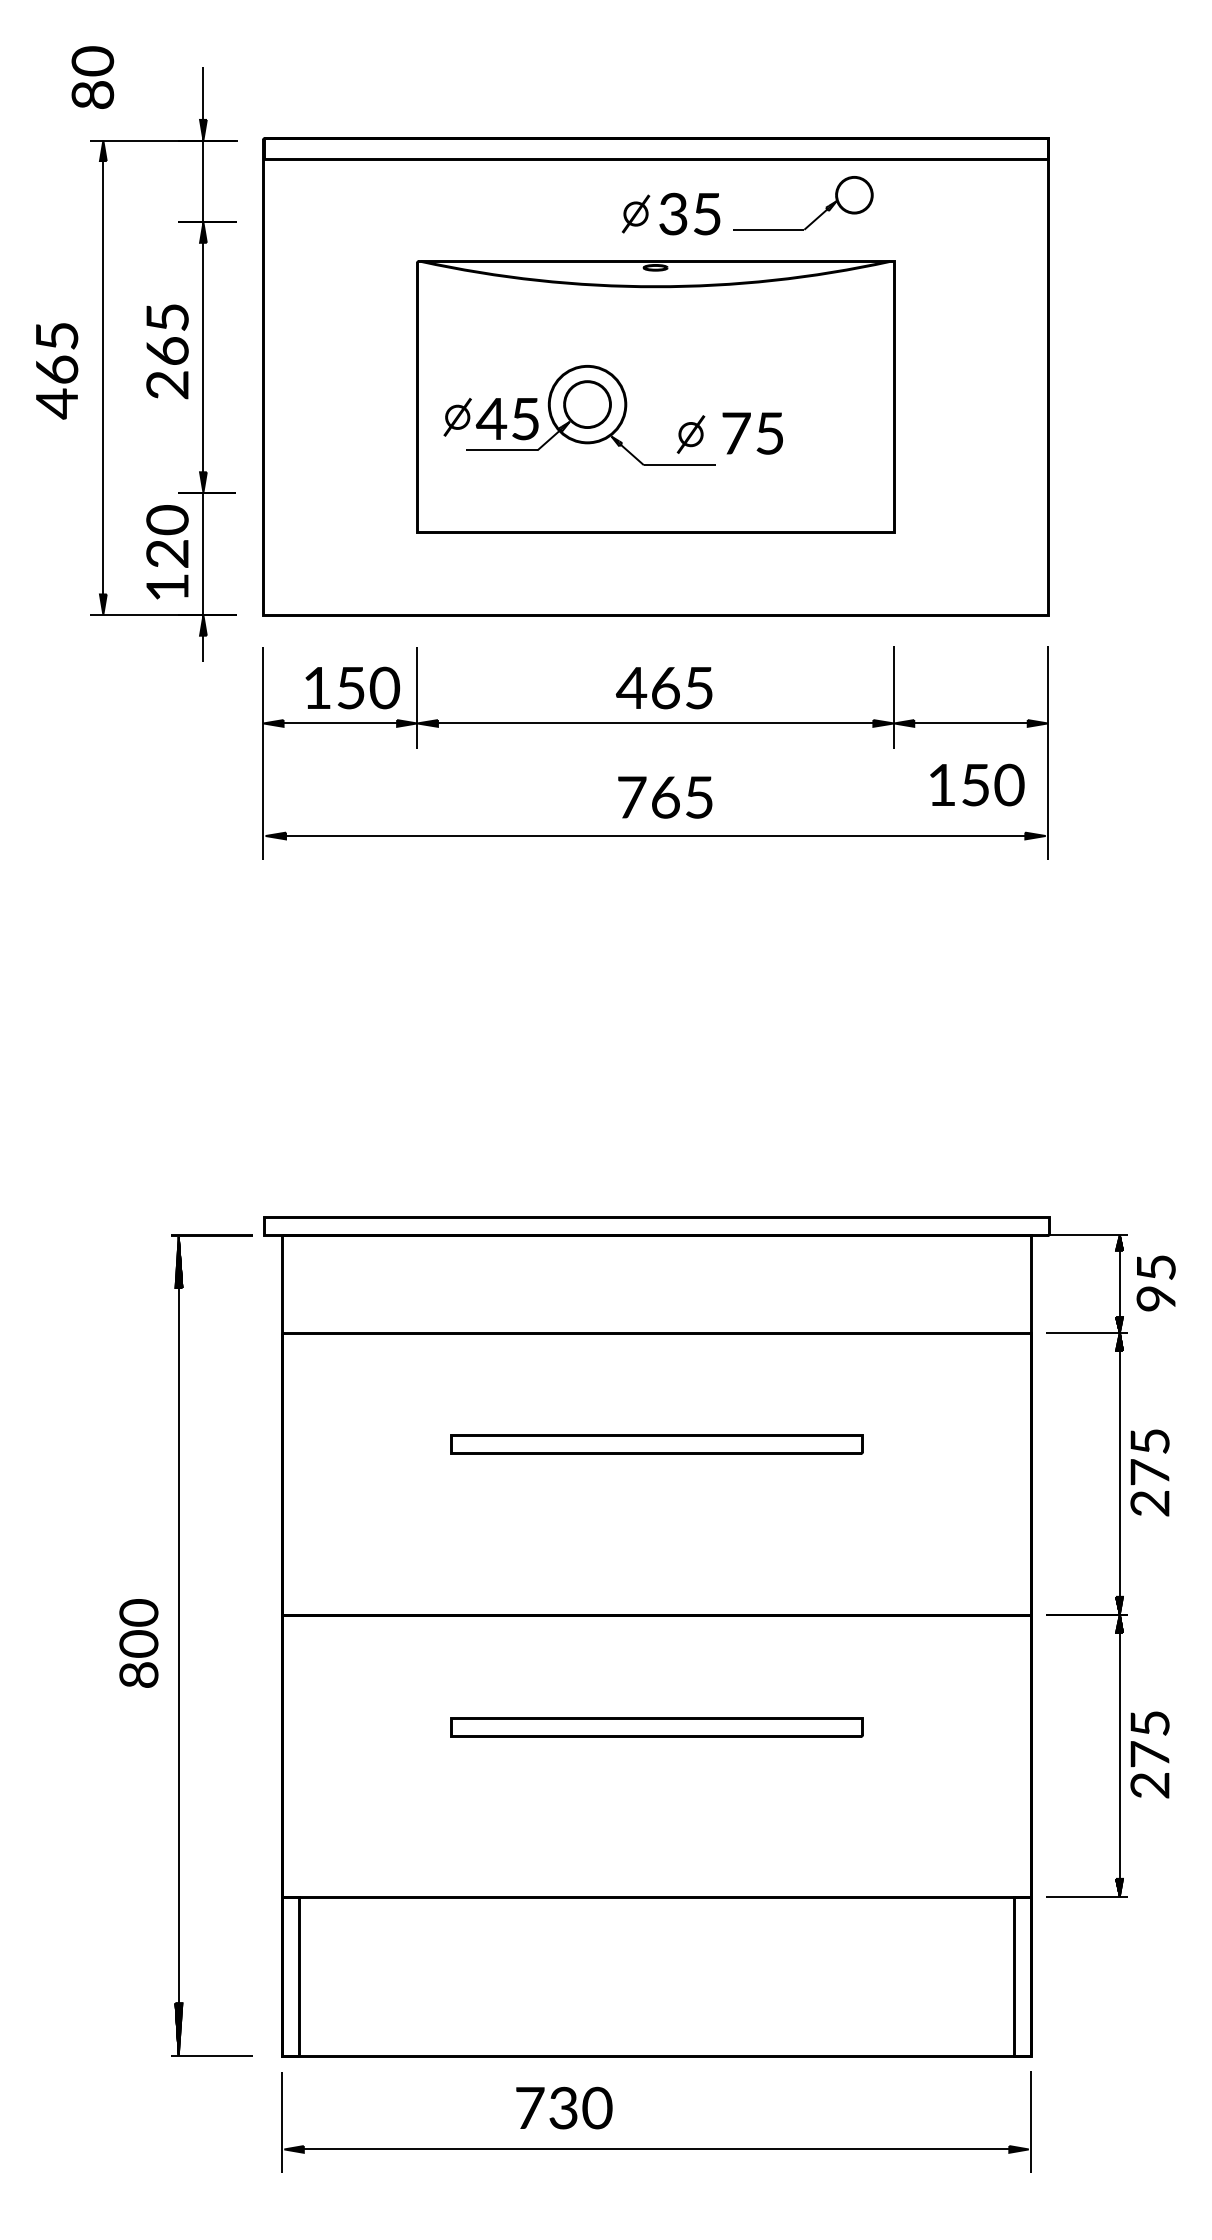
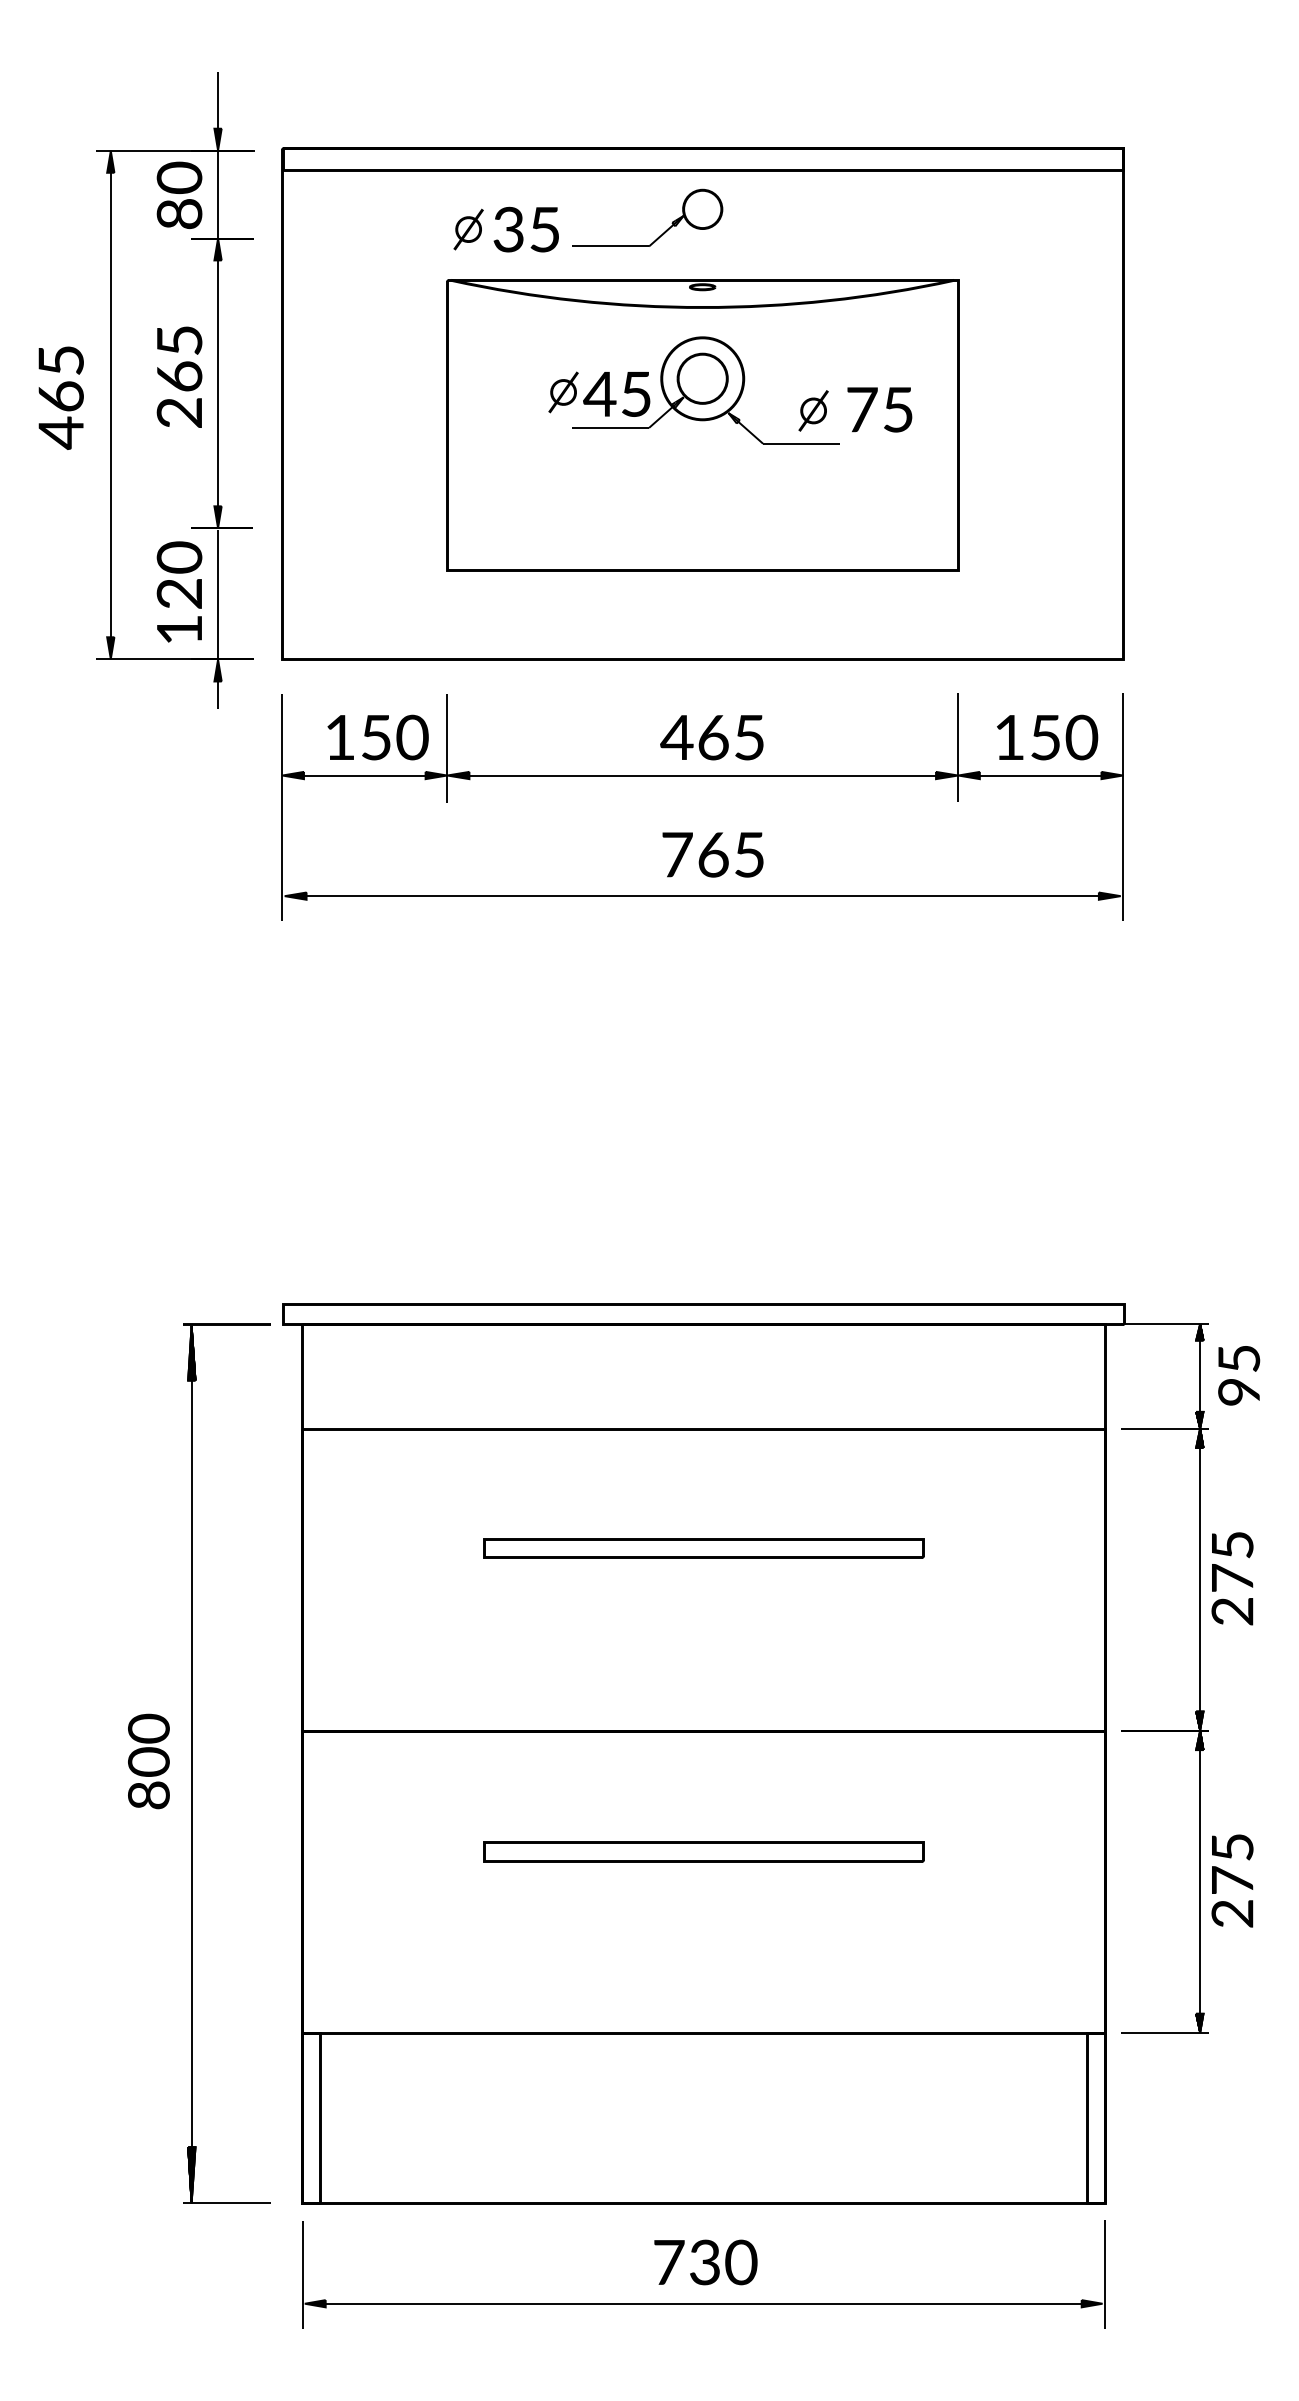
text: (92, 76) -> (179, 194), moved
part: (747, 228) -> (588, 245), moved
part: (613, 415) -> (730, 390), moved
text: (977, 785) -> (1047, 737), moved
text: (564, 2108) -> (705, 2262), moved

